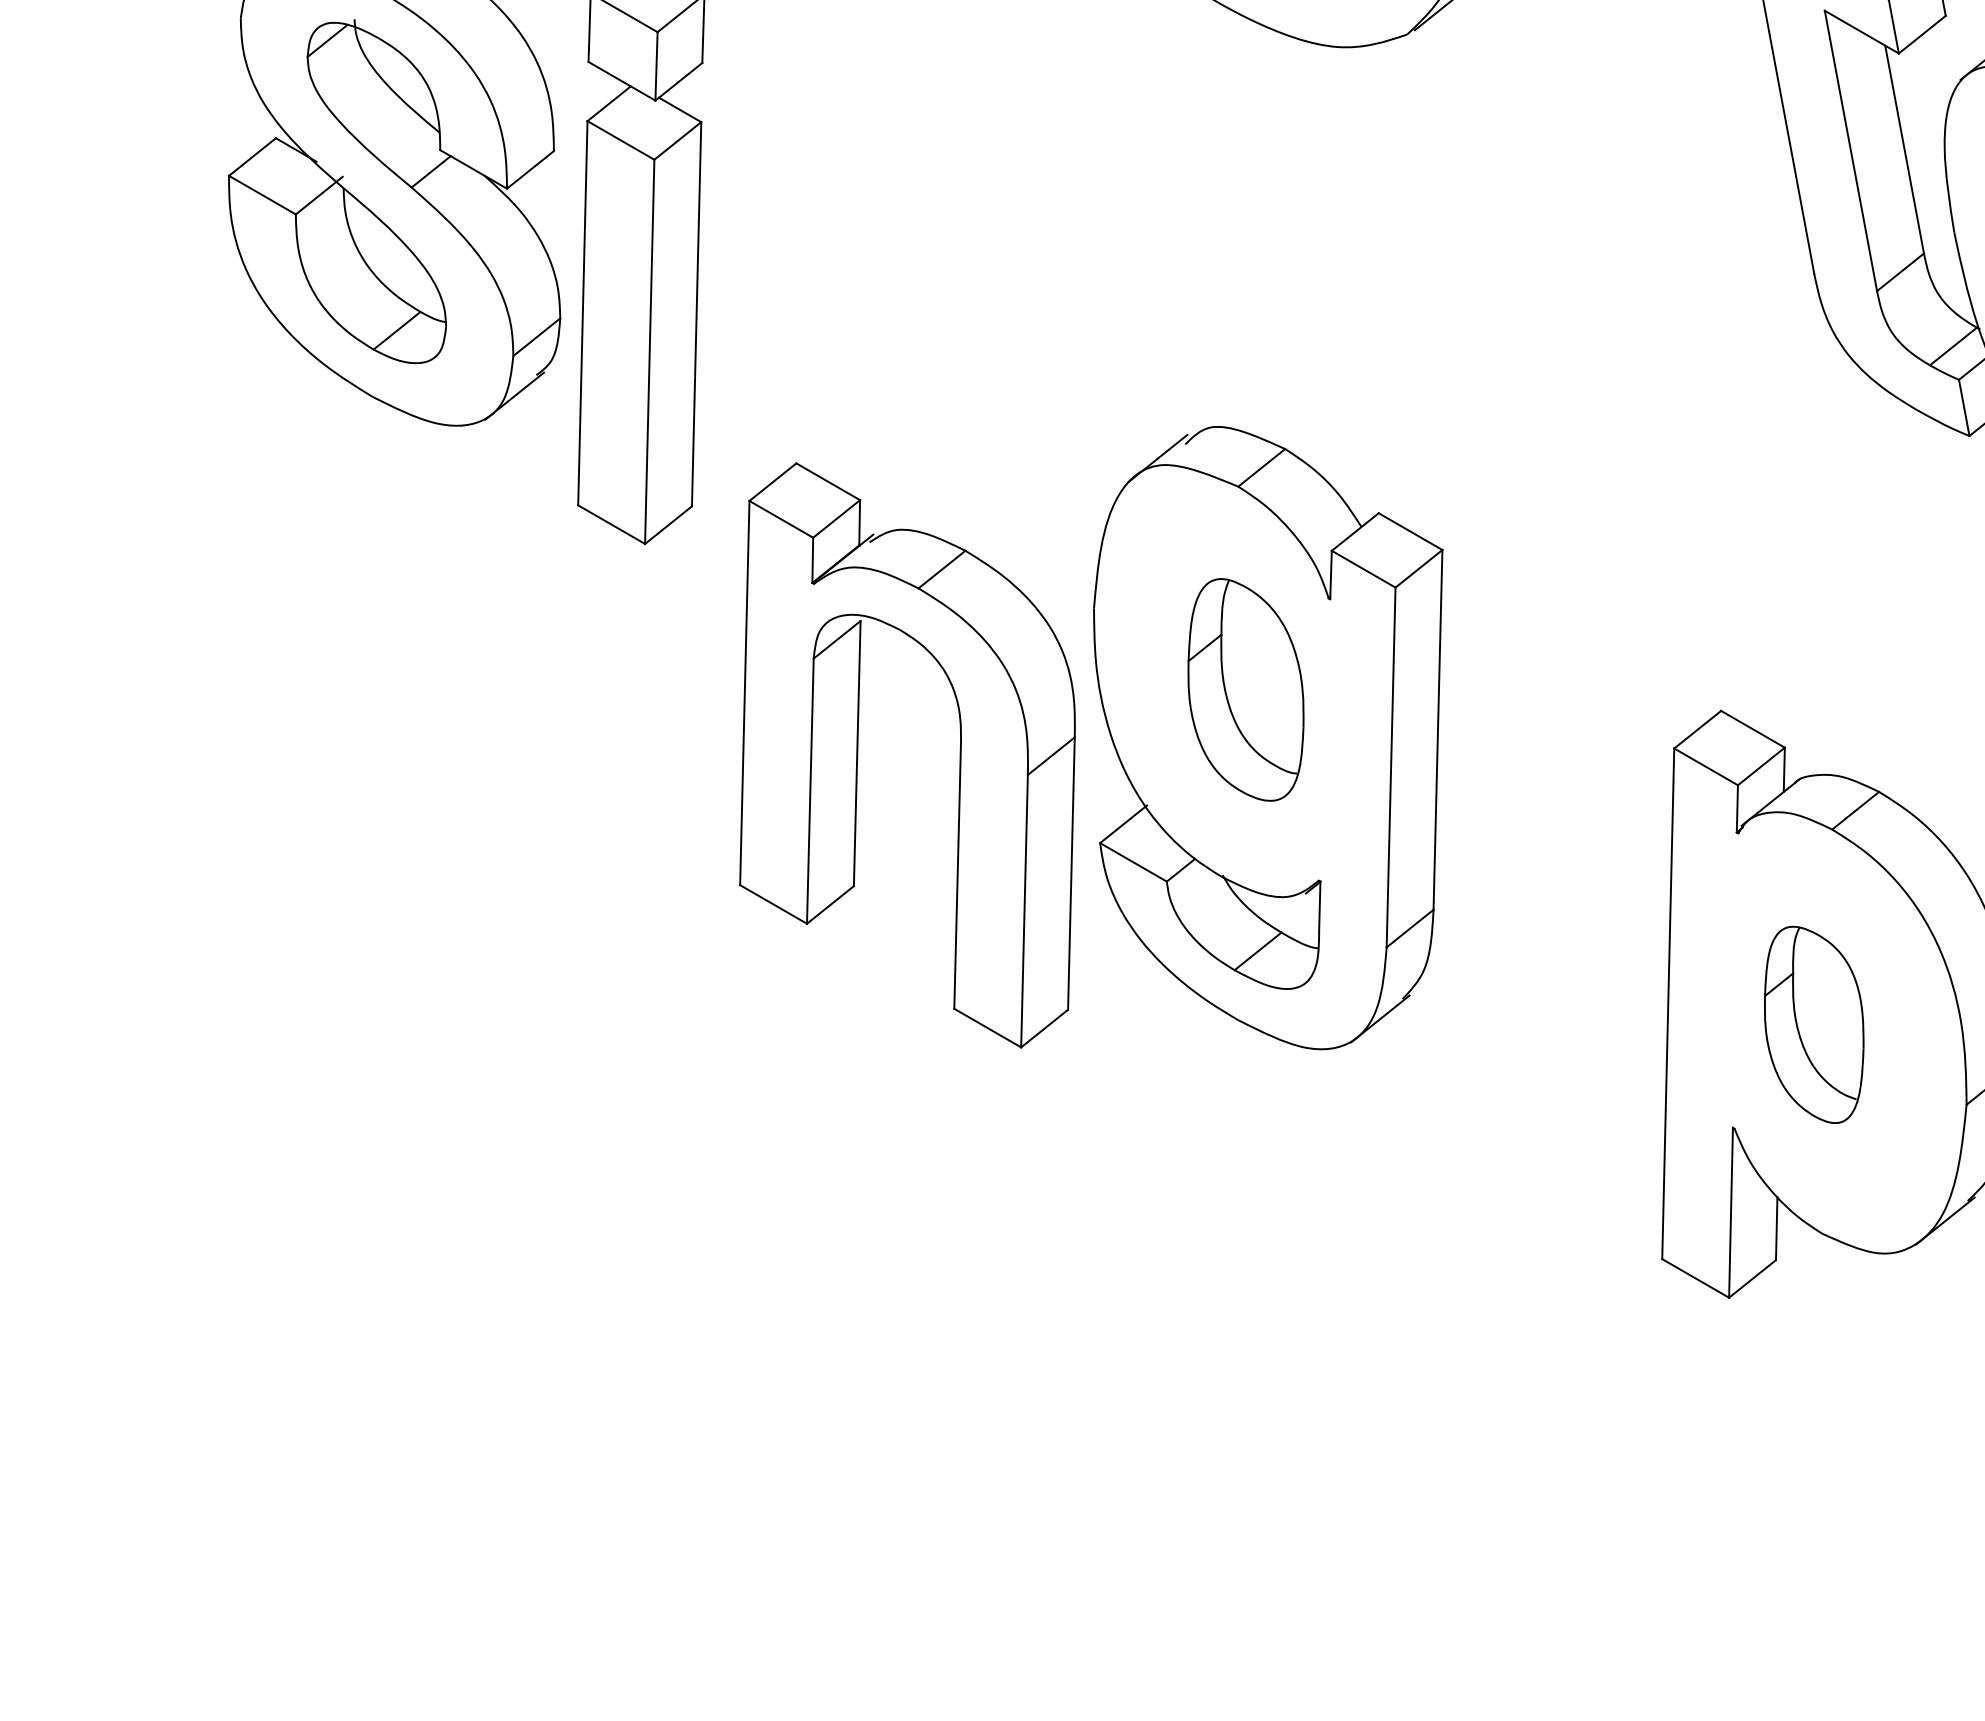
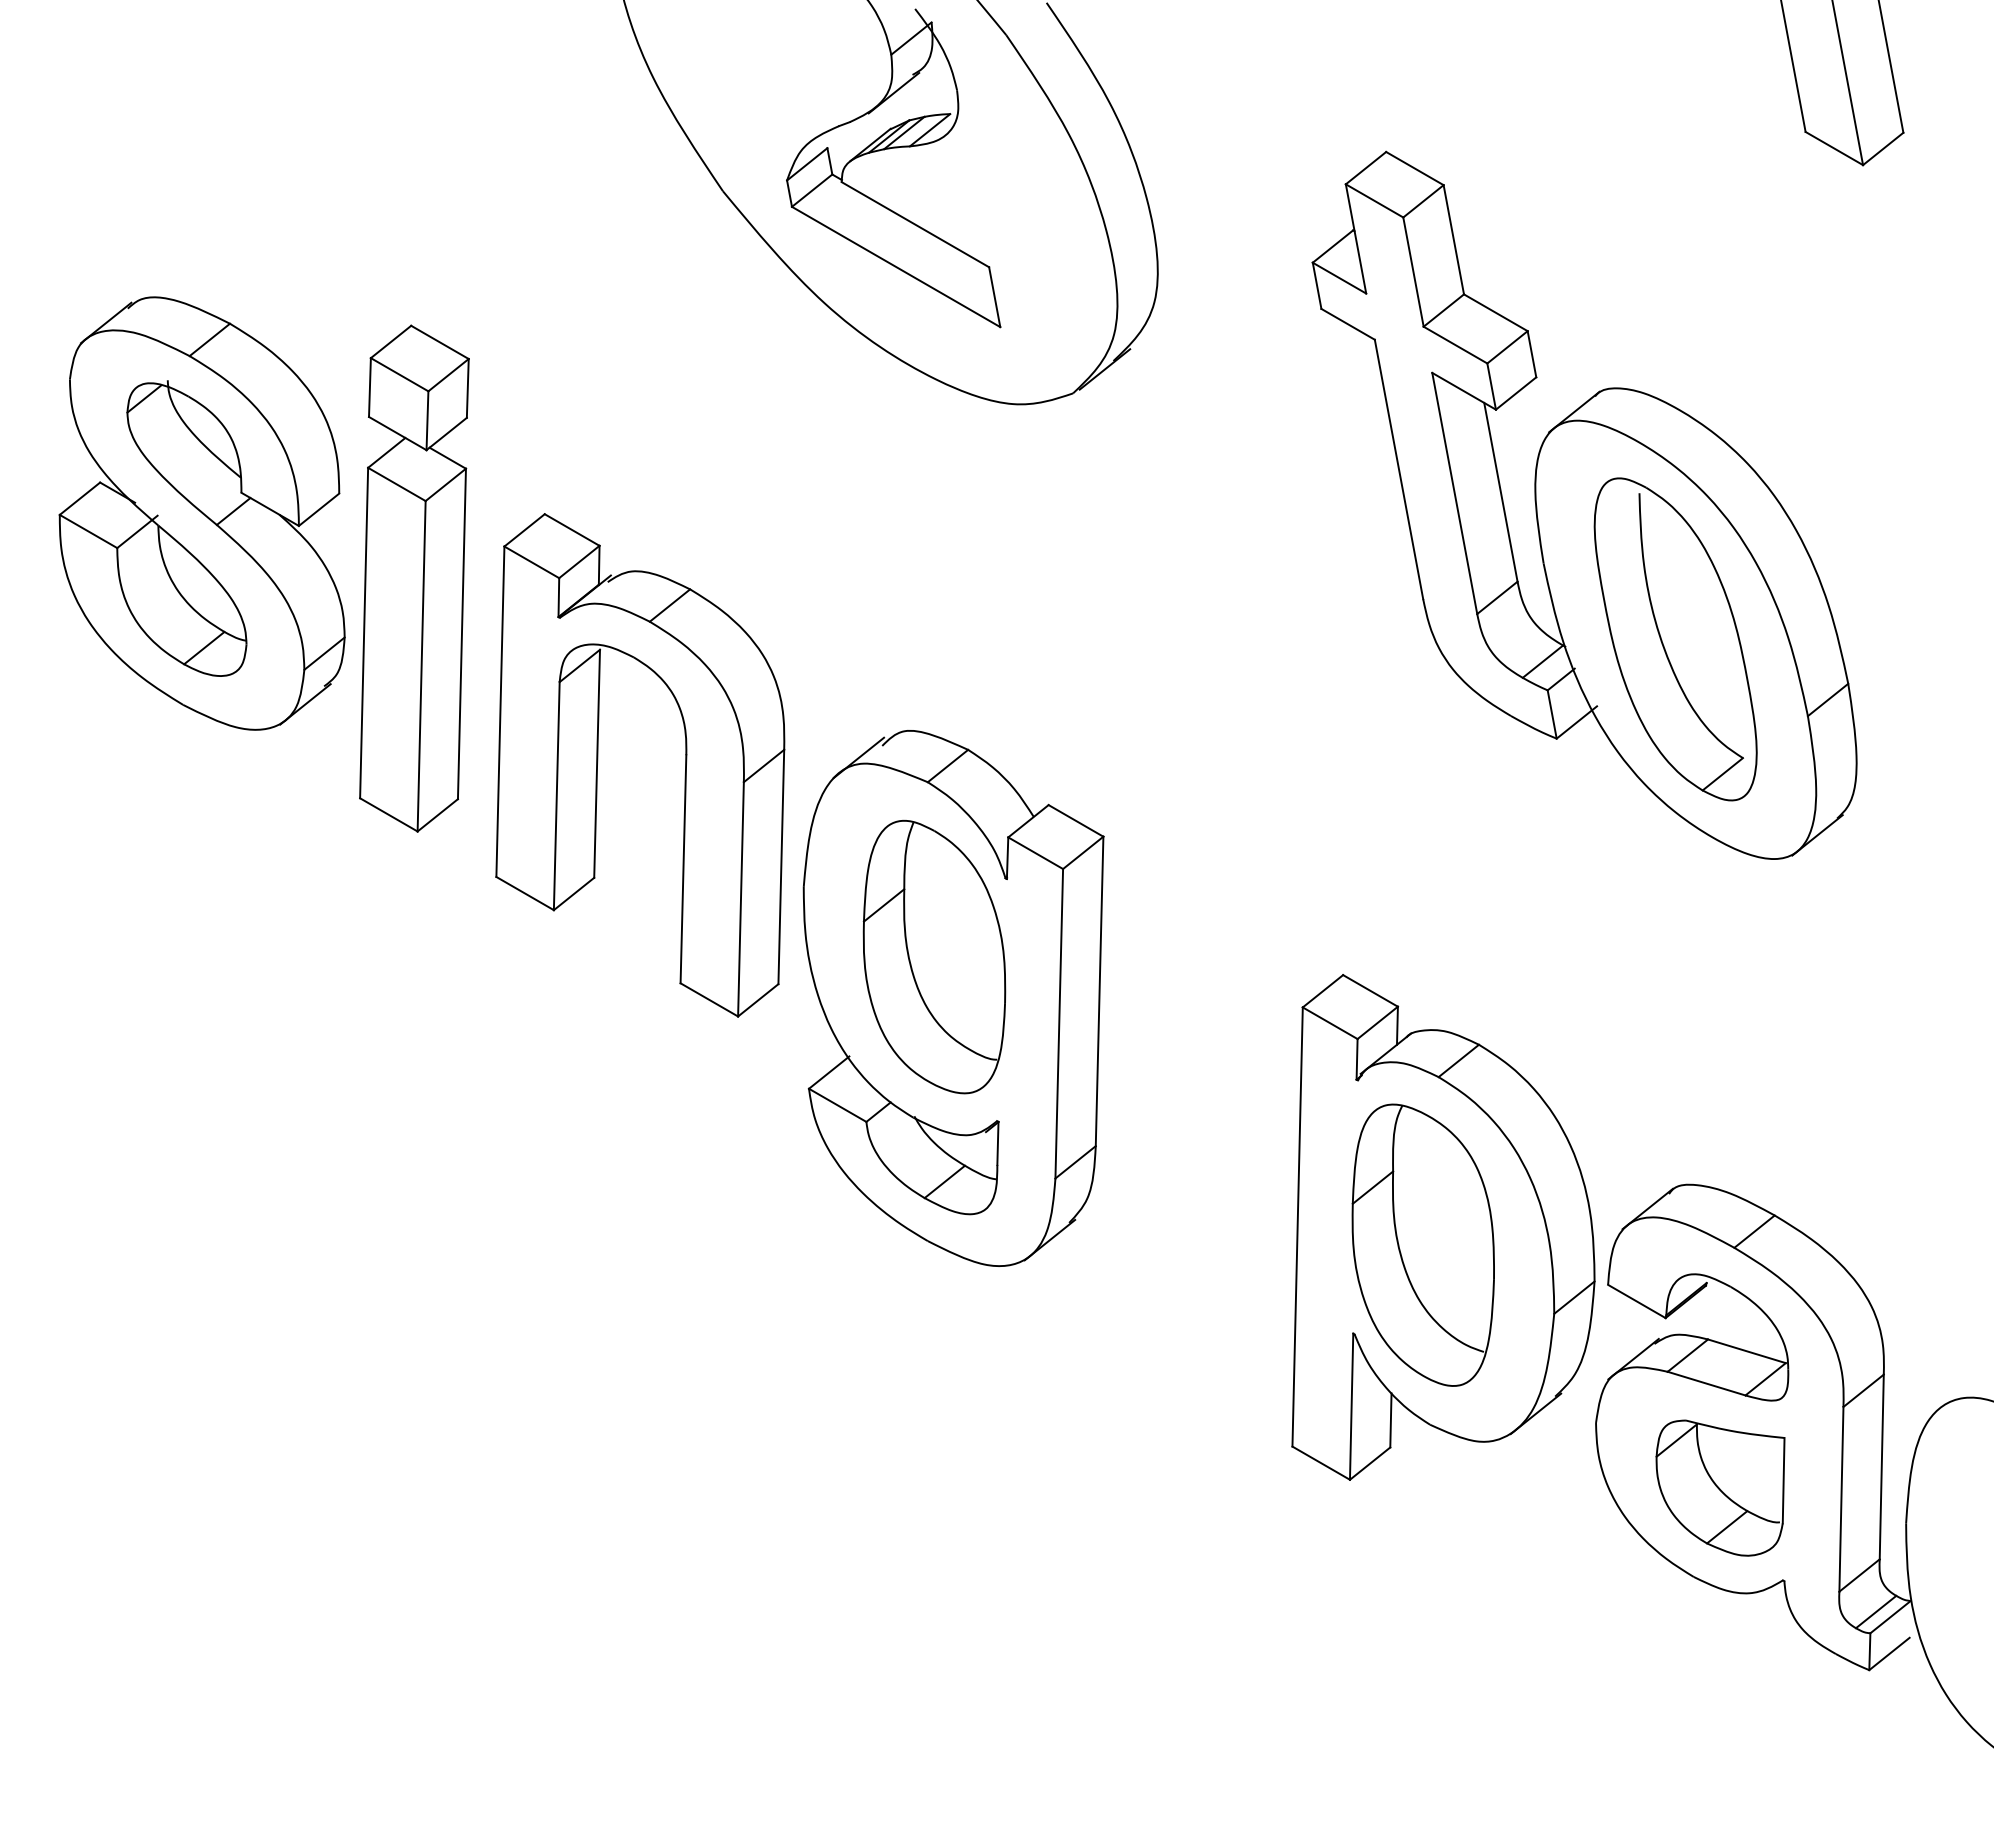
part: (1246, 689) -> (934, 956), size x1.43
part: (858, 750) -> (598, 761), moved
part: (1813, 1024) -> (1422, 1244), size x1.67

